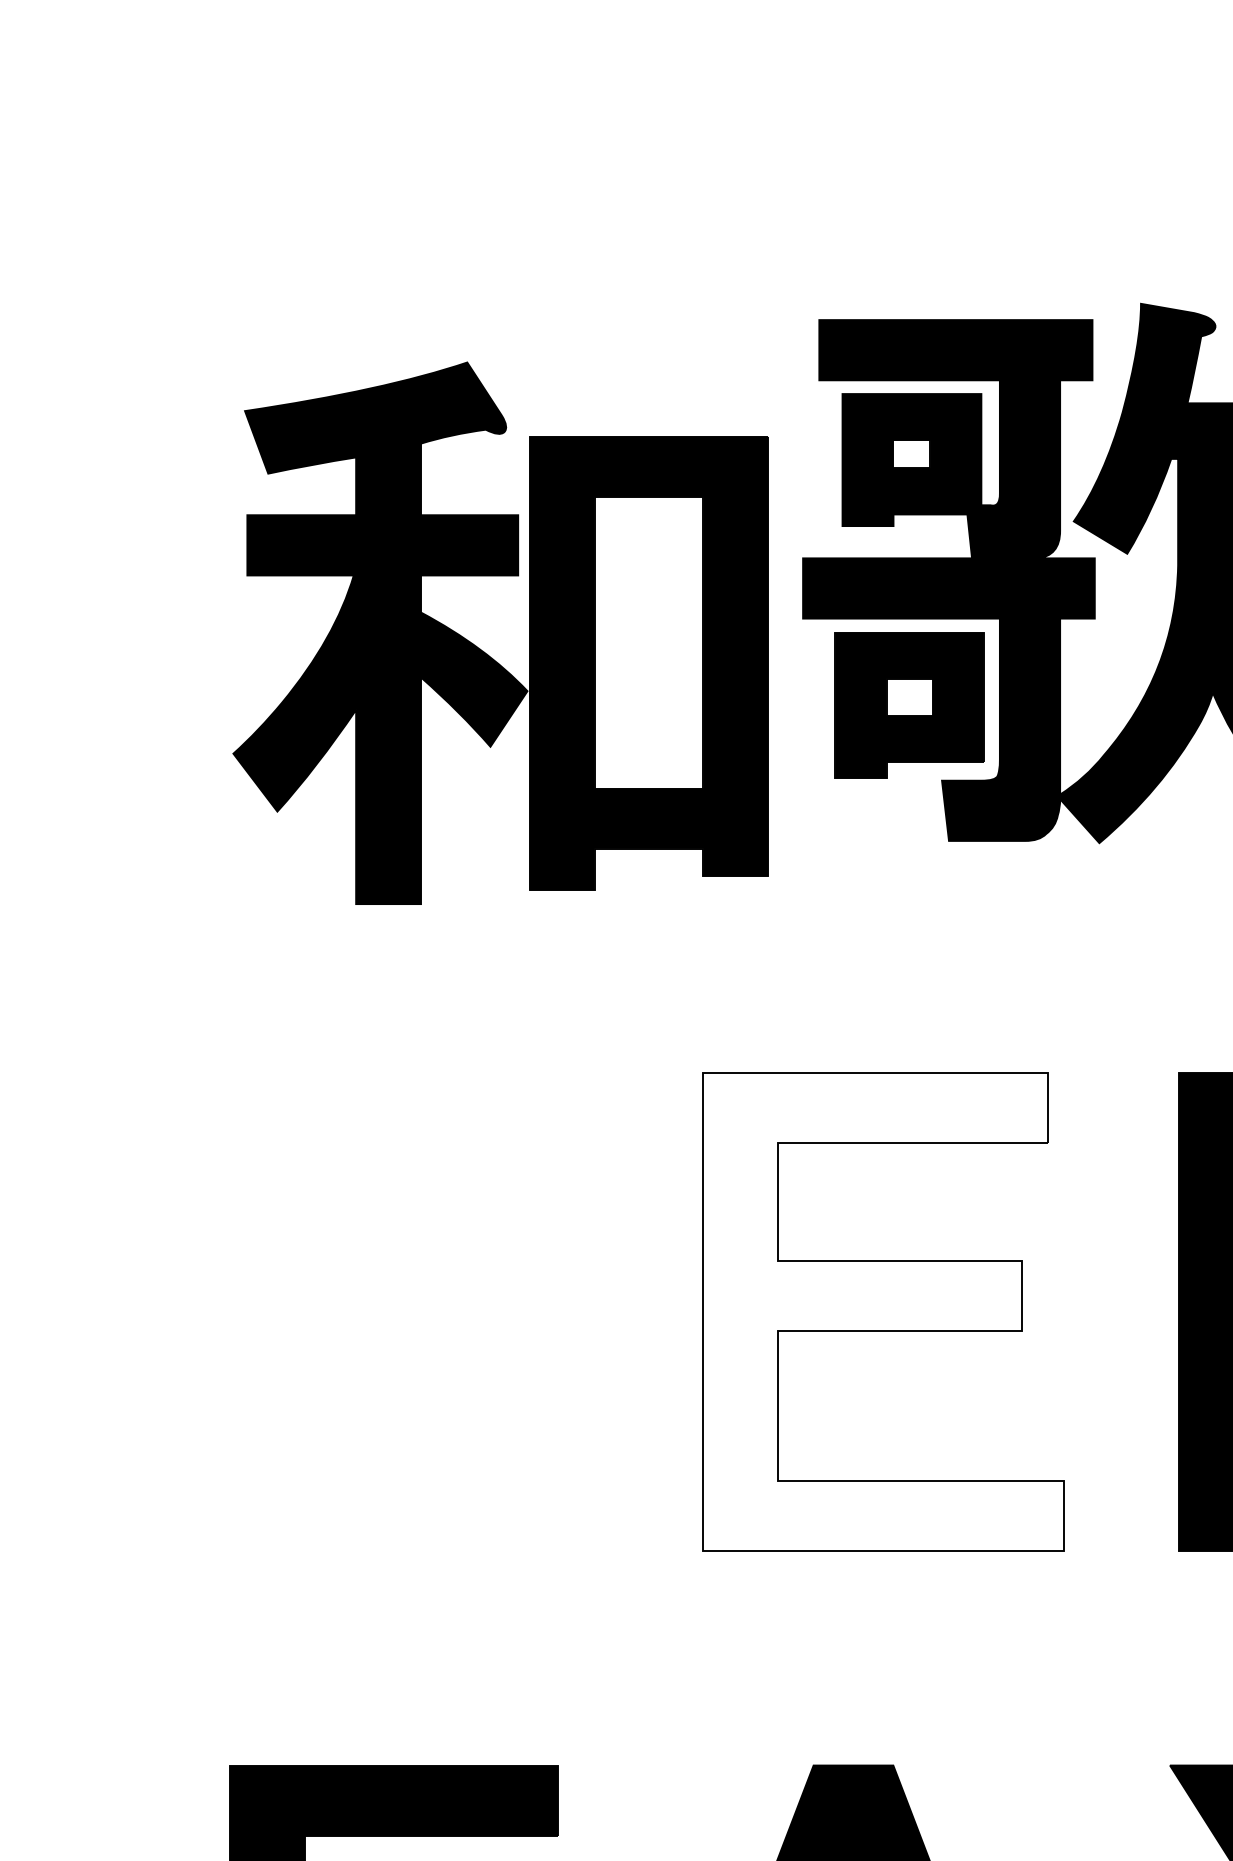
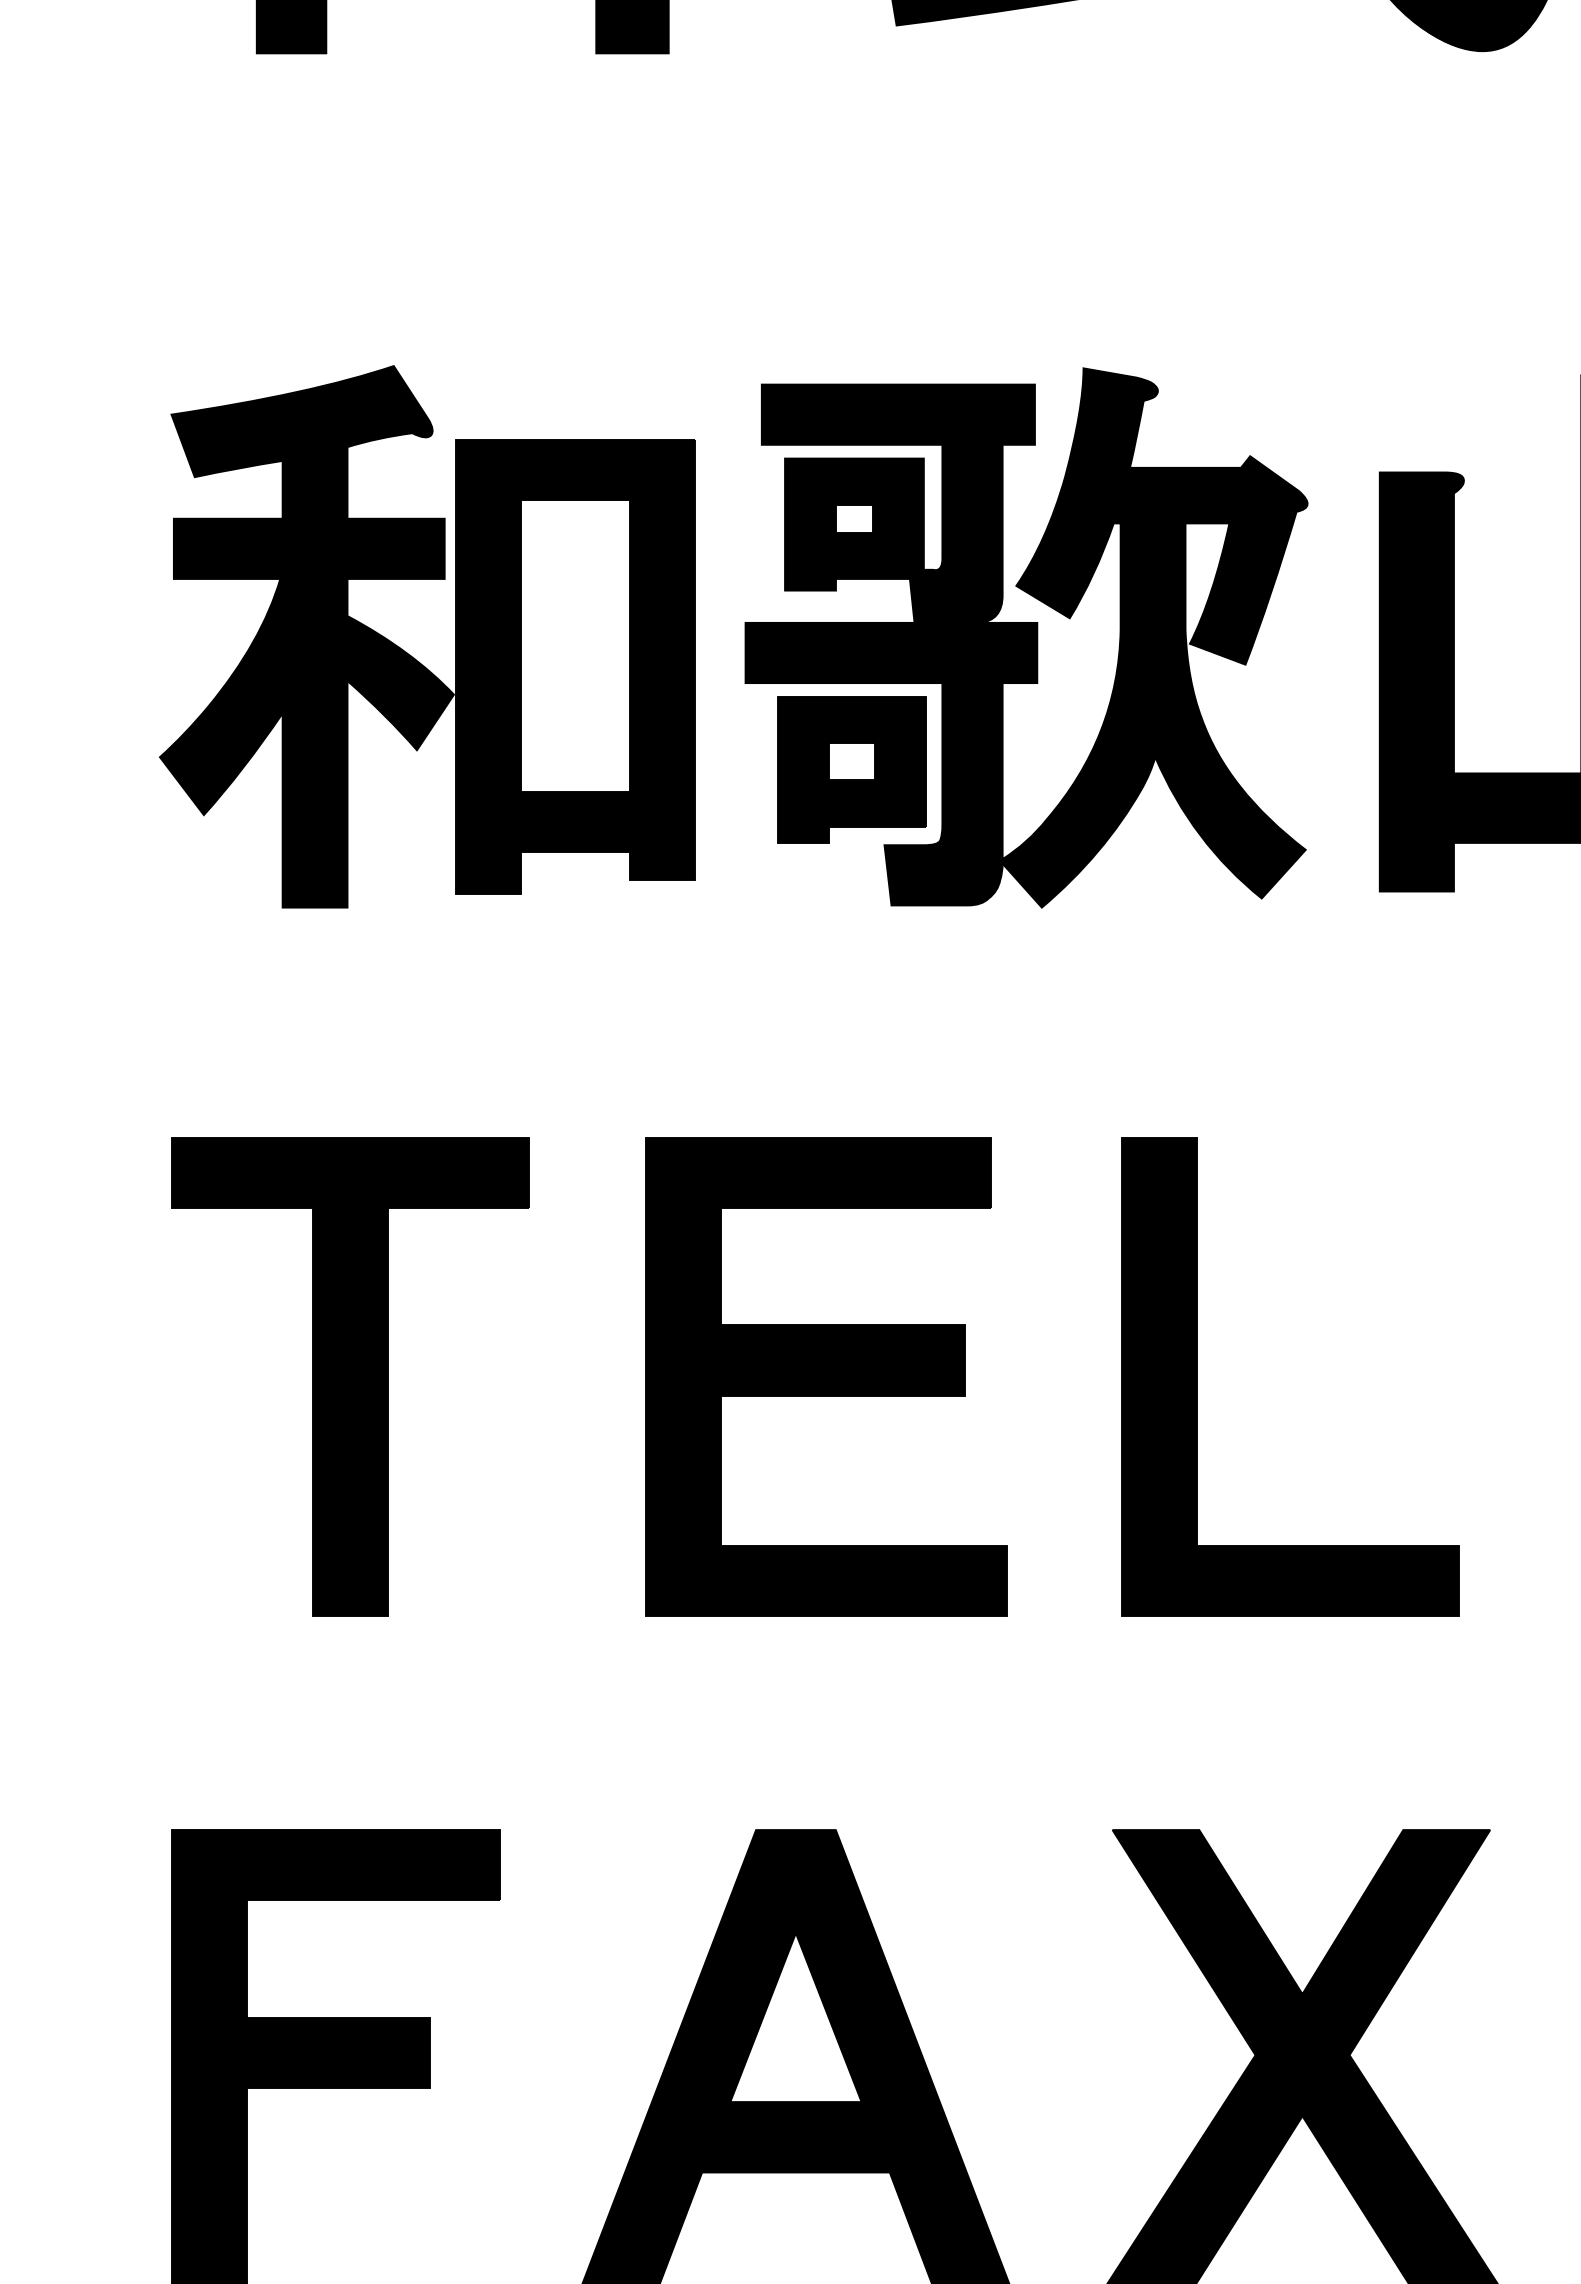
part: (488, 653) -> (414, 657), moved
part: (408, 1311) -> (350, 1376), added
fill: (883, 1311) -> (825, 1376), added

